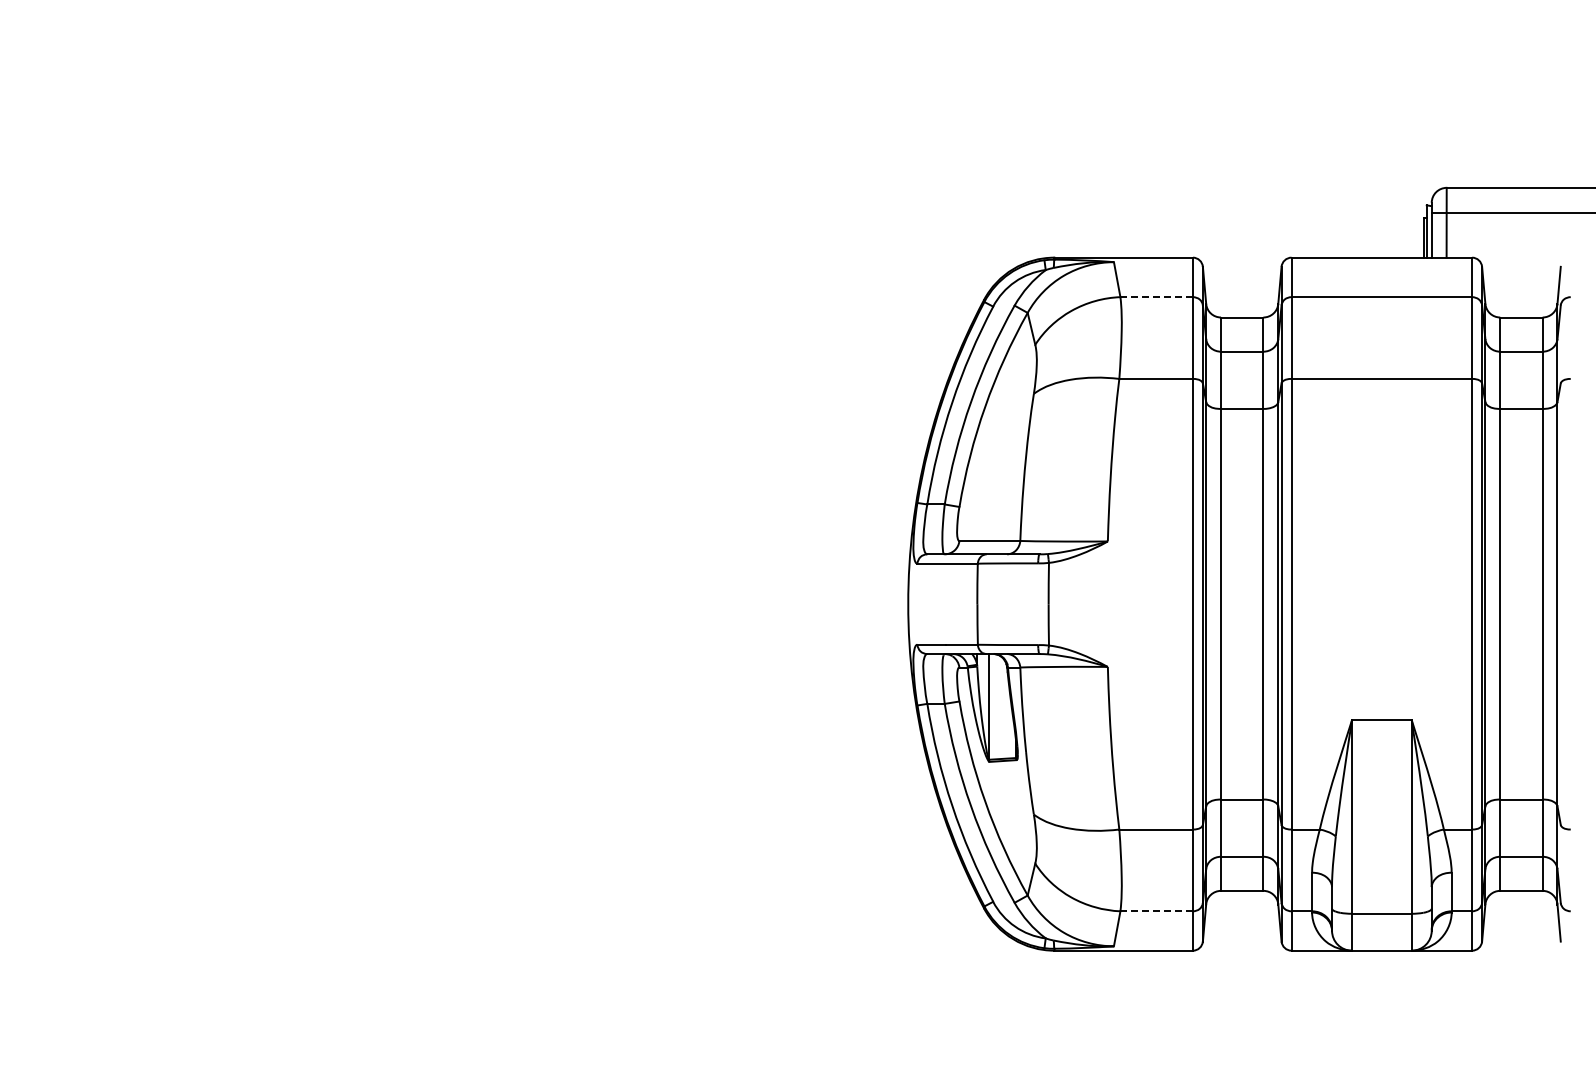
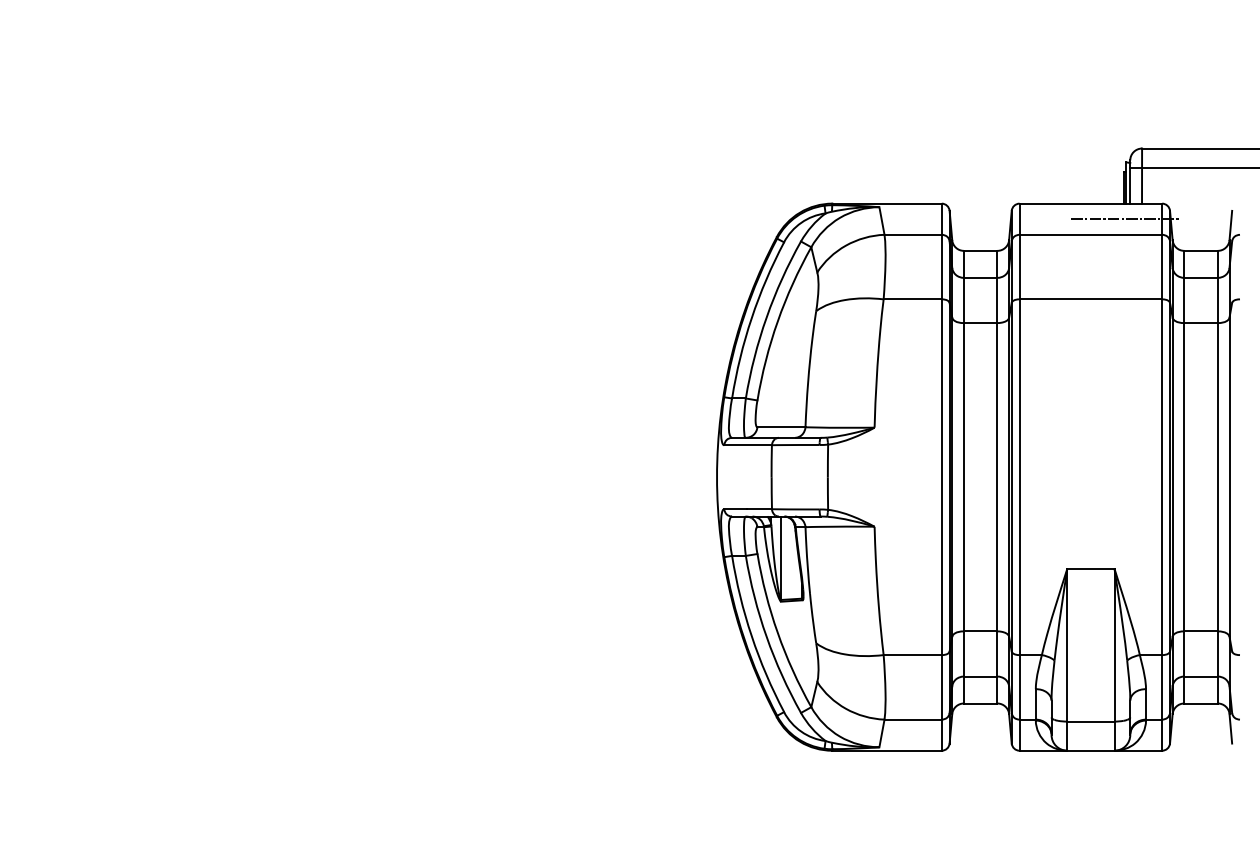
line: (1425, 277) -> (1125, 219), added
line: (1156, 297) -> (912, 235), dashed -> solid
line: (1156, 911) -> (912, 719), dashed -> solid

